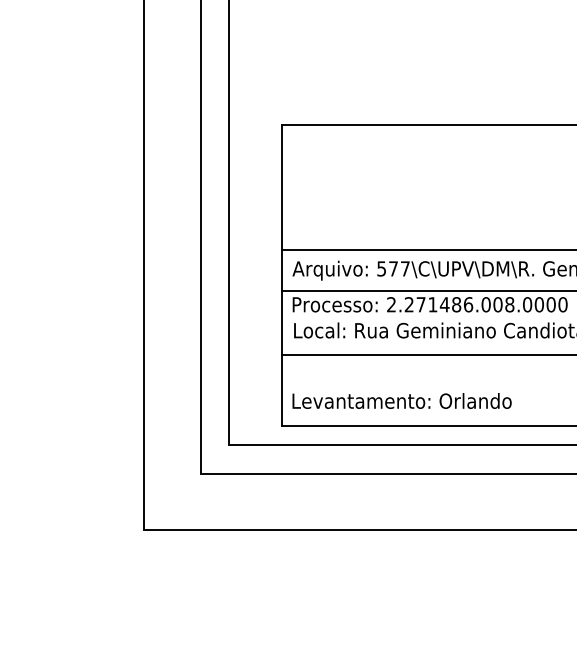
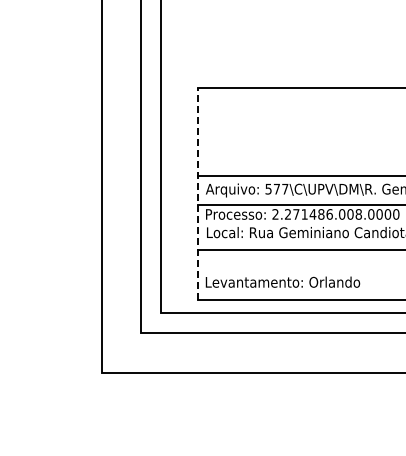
line: (282, 274) -> (198, 193), solid -> dashed

